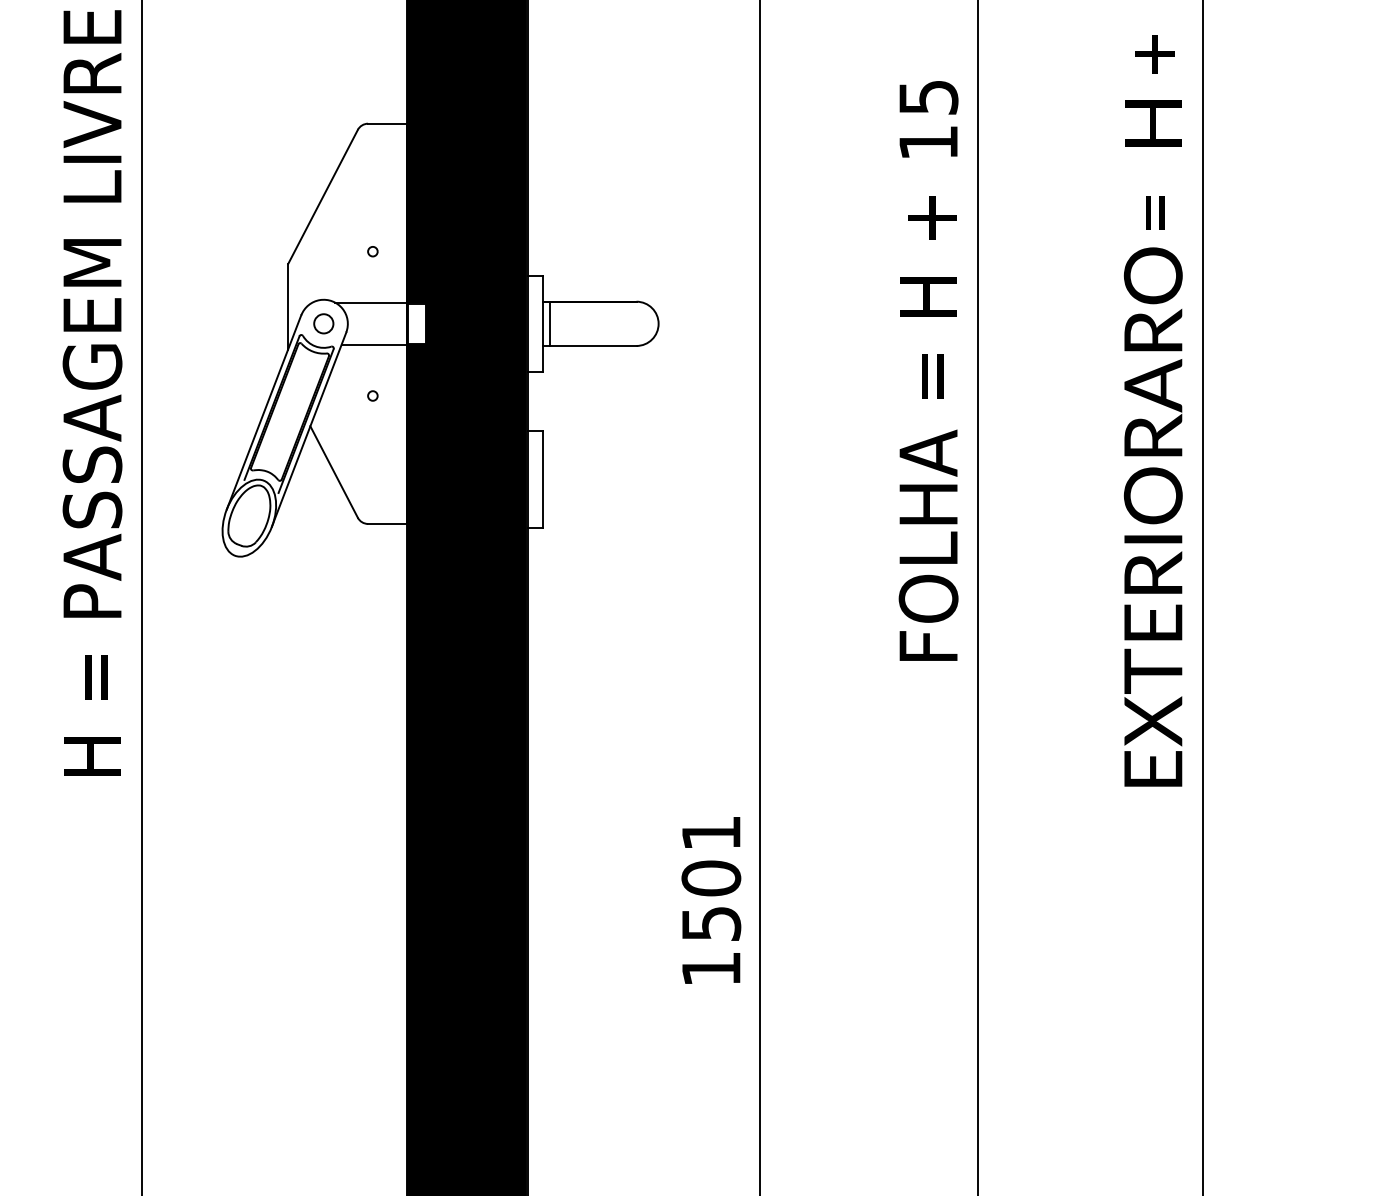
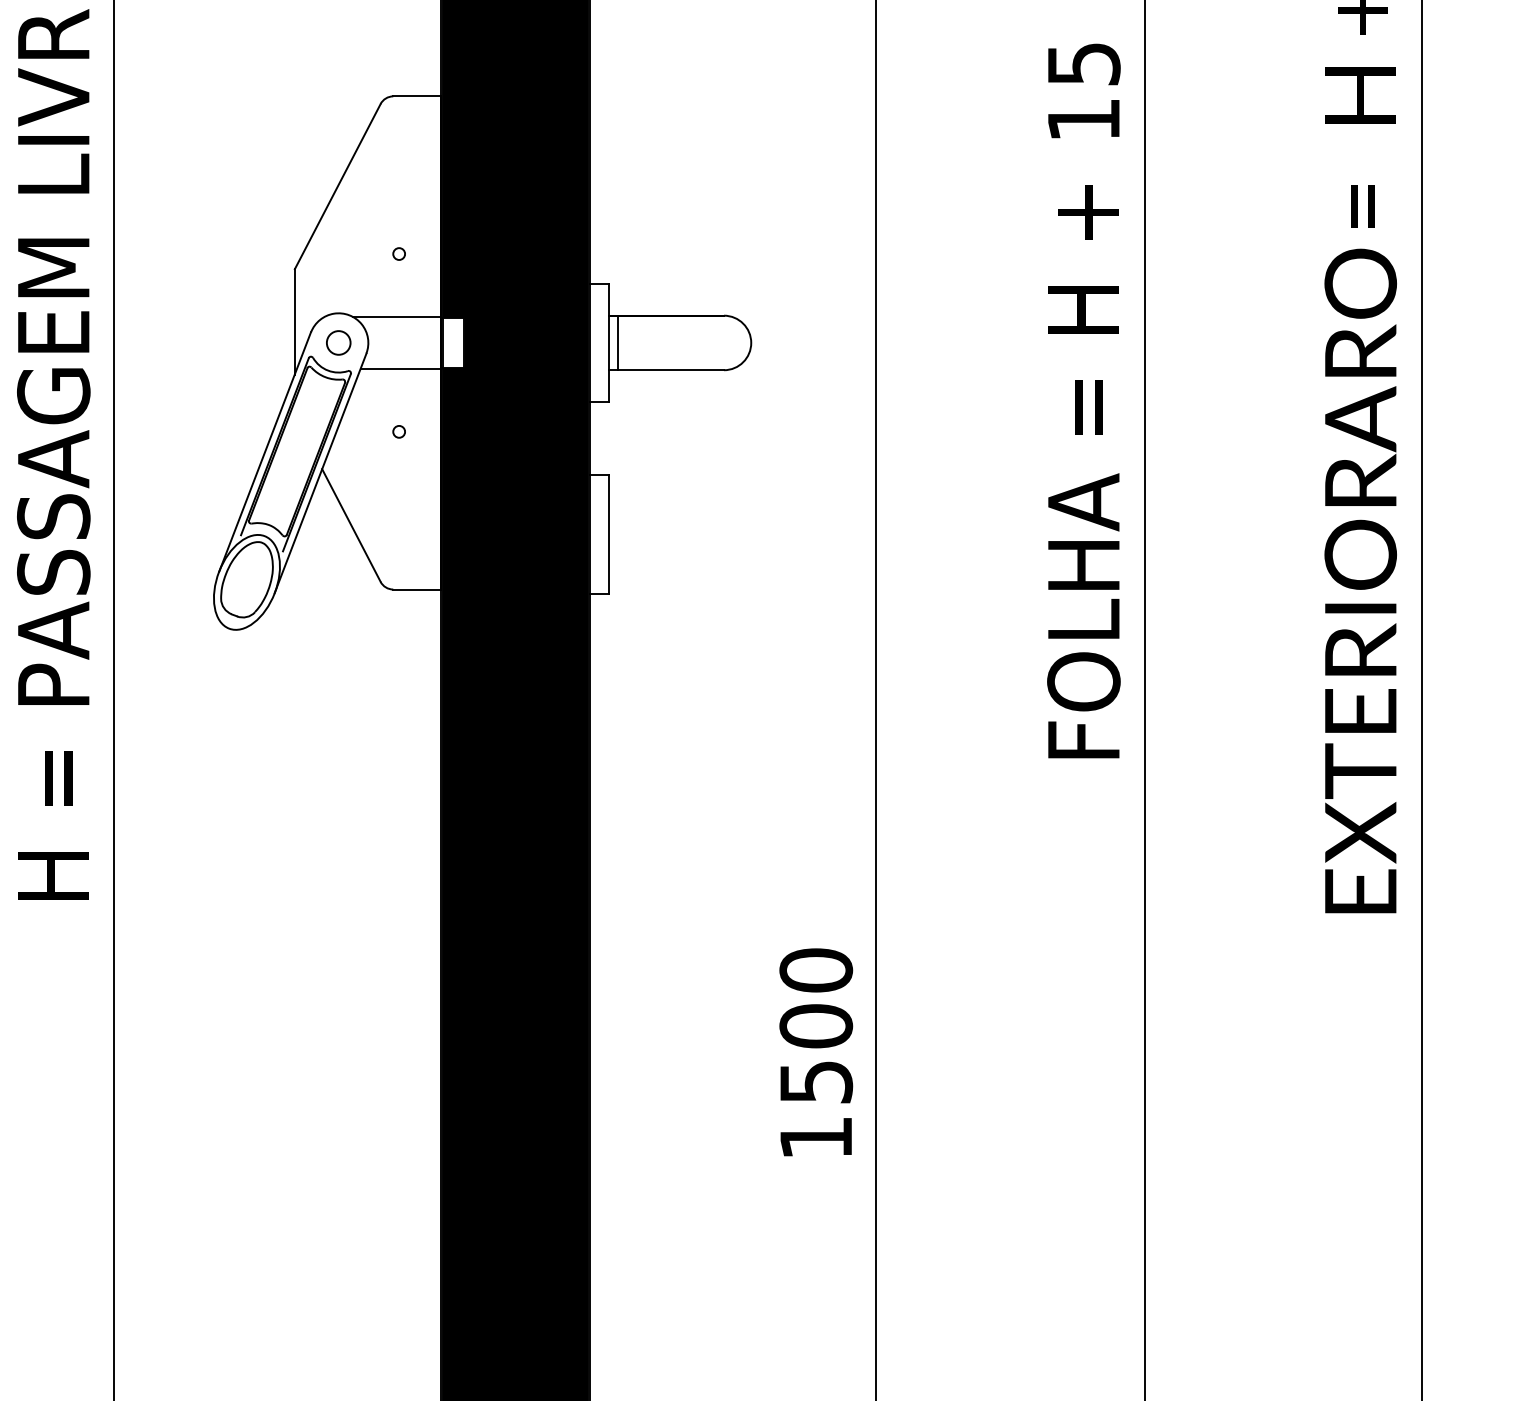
text: (711, 832) -> (816, 969), 1501 -> 1500

